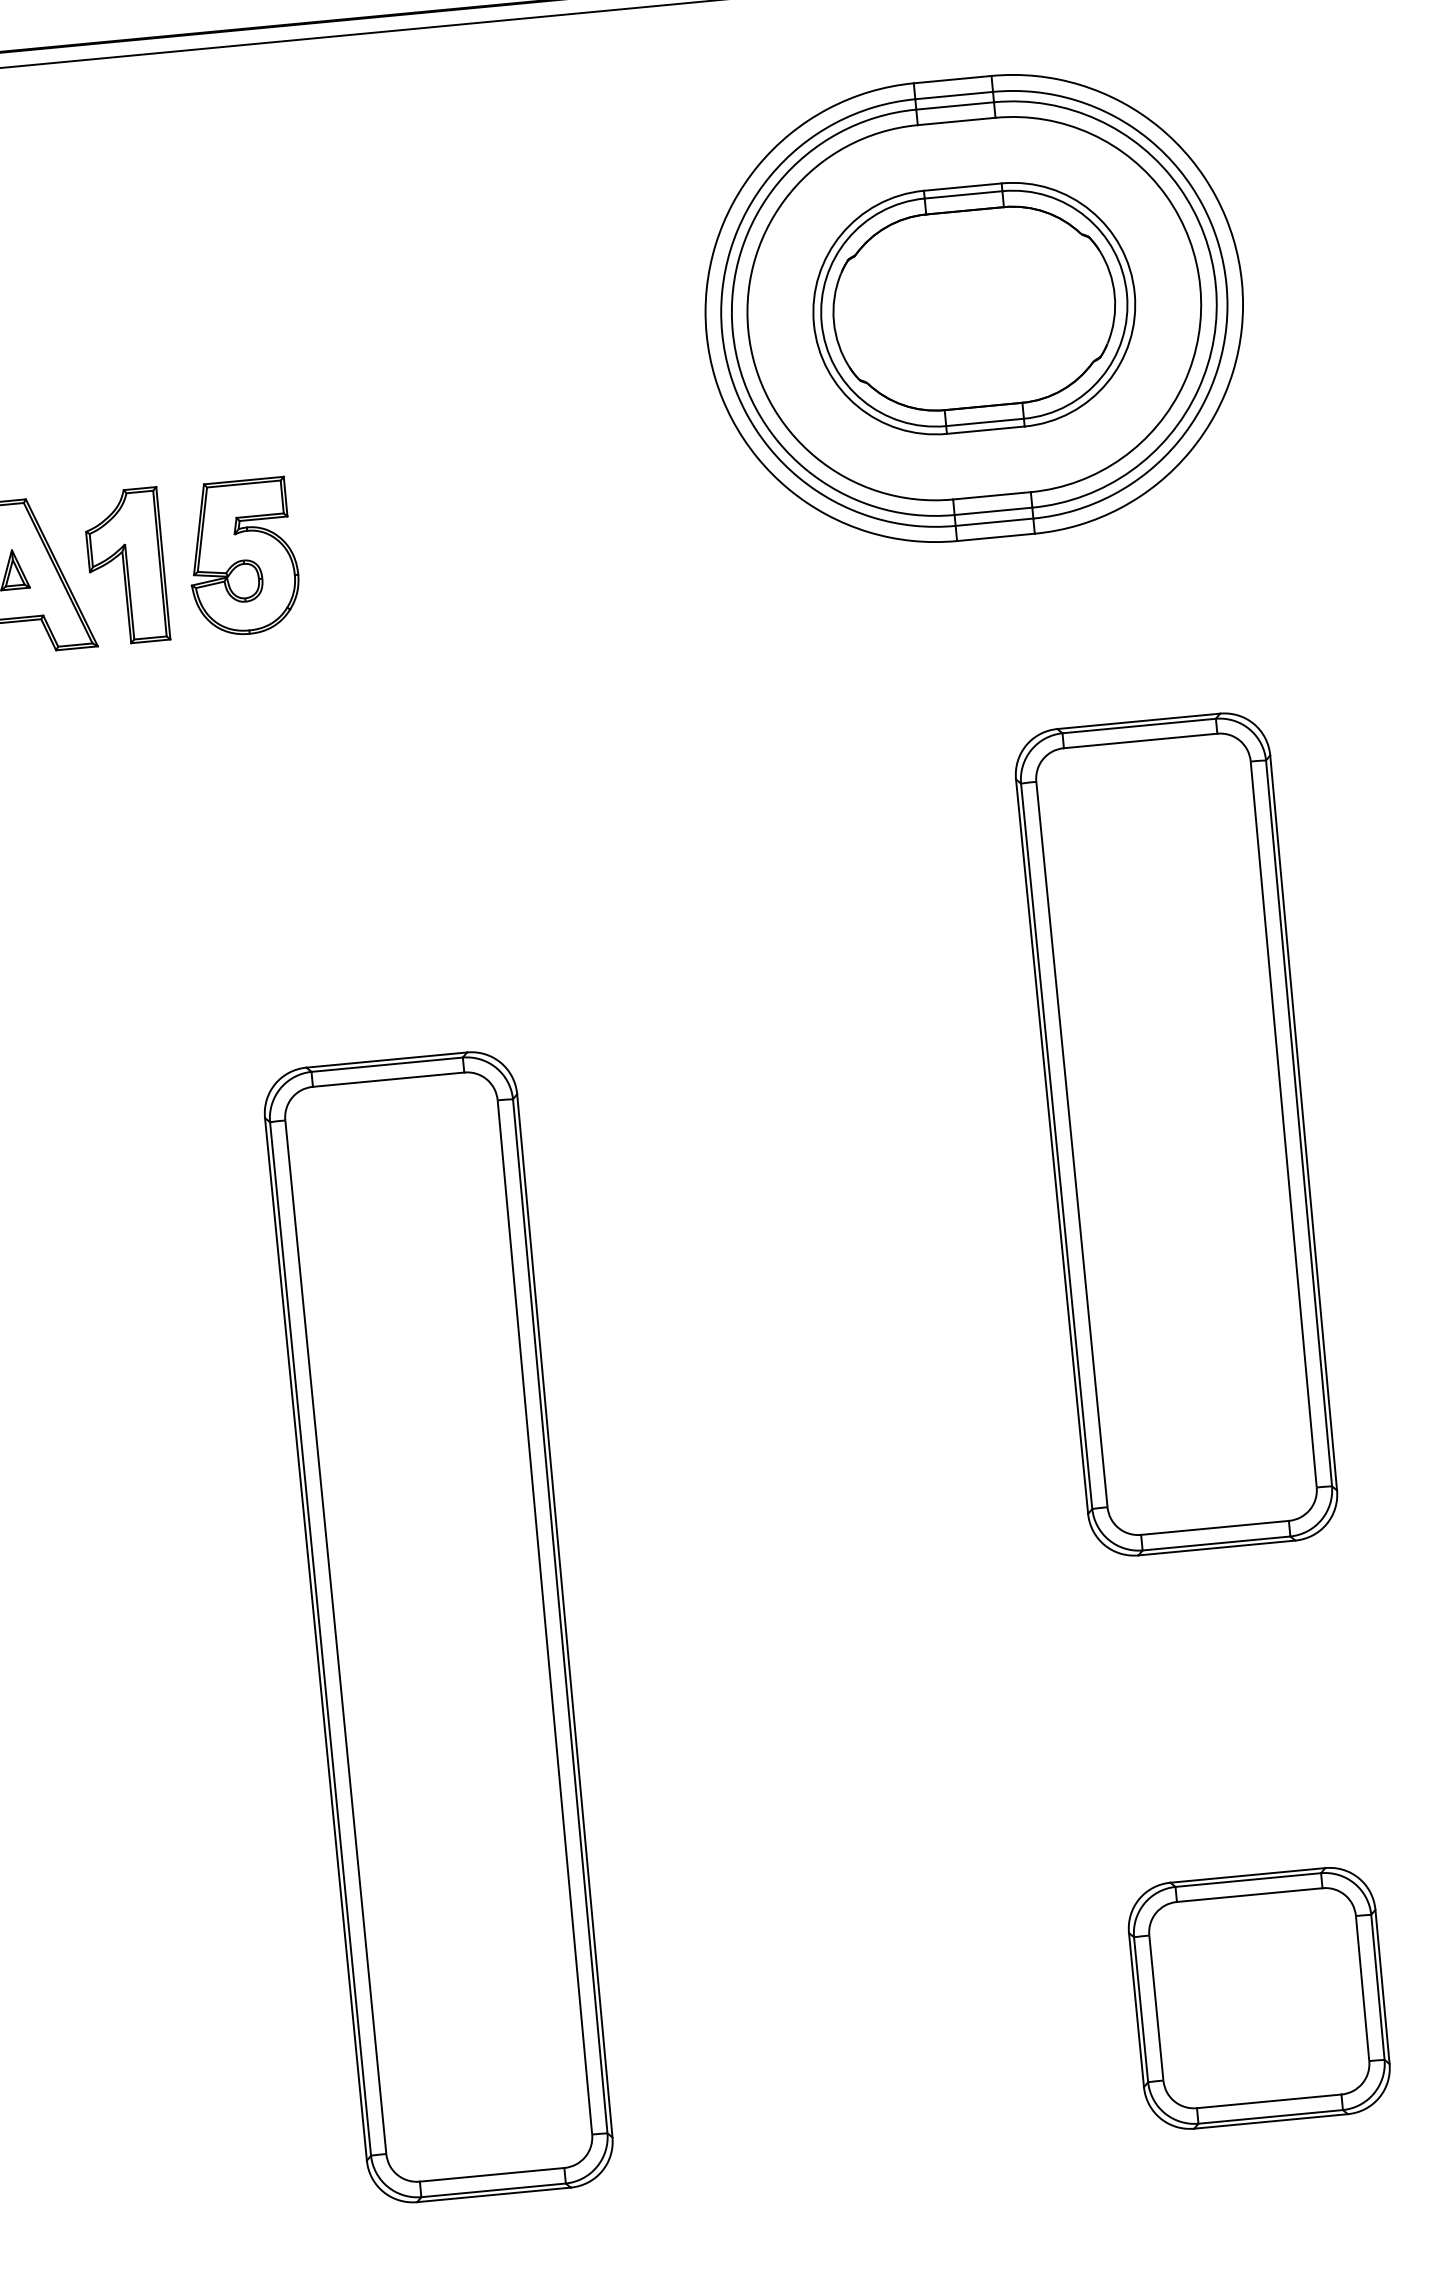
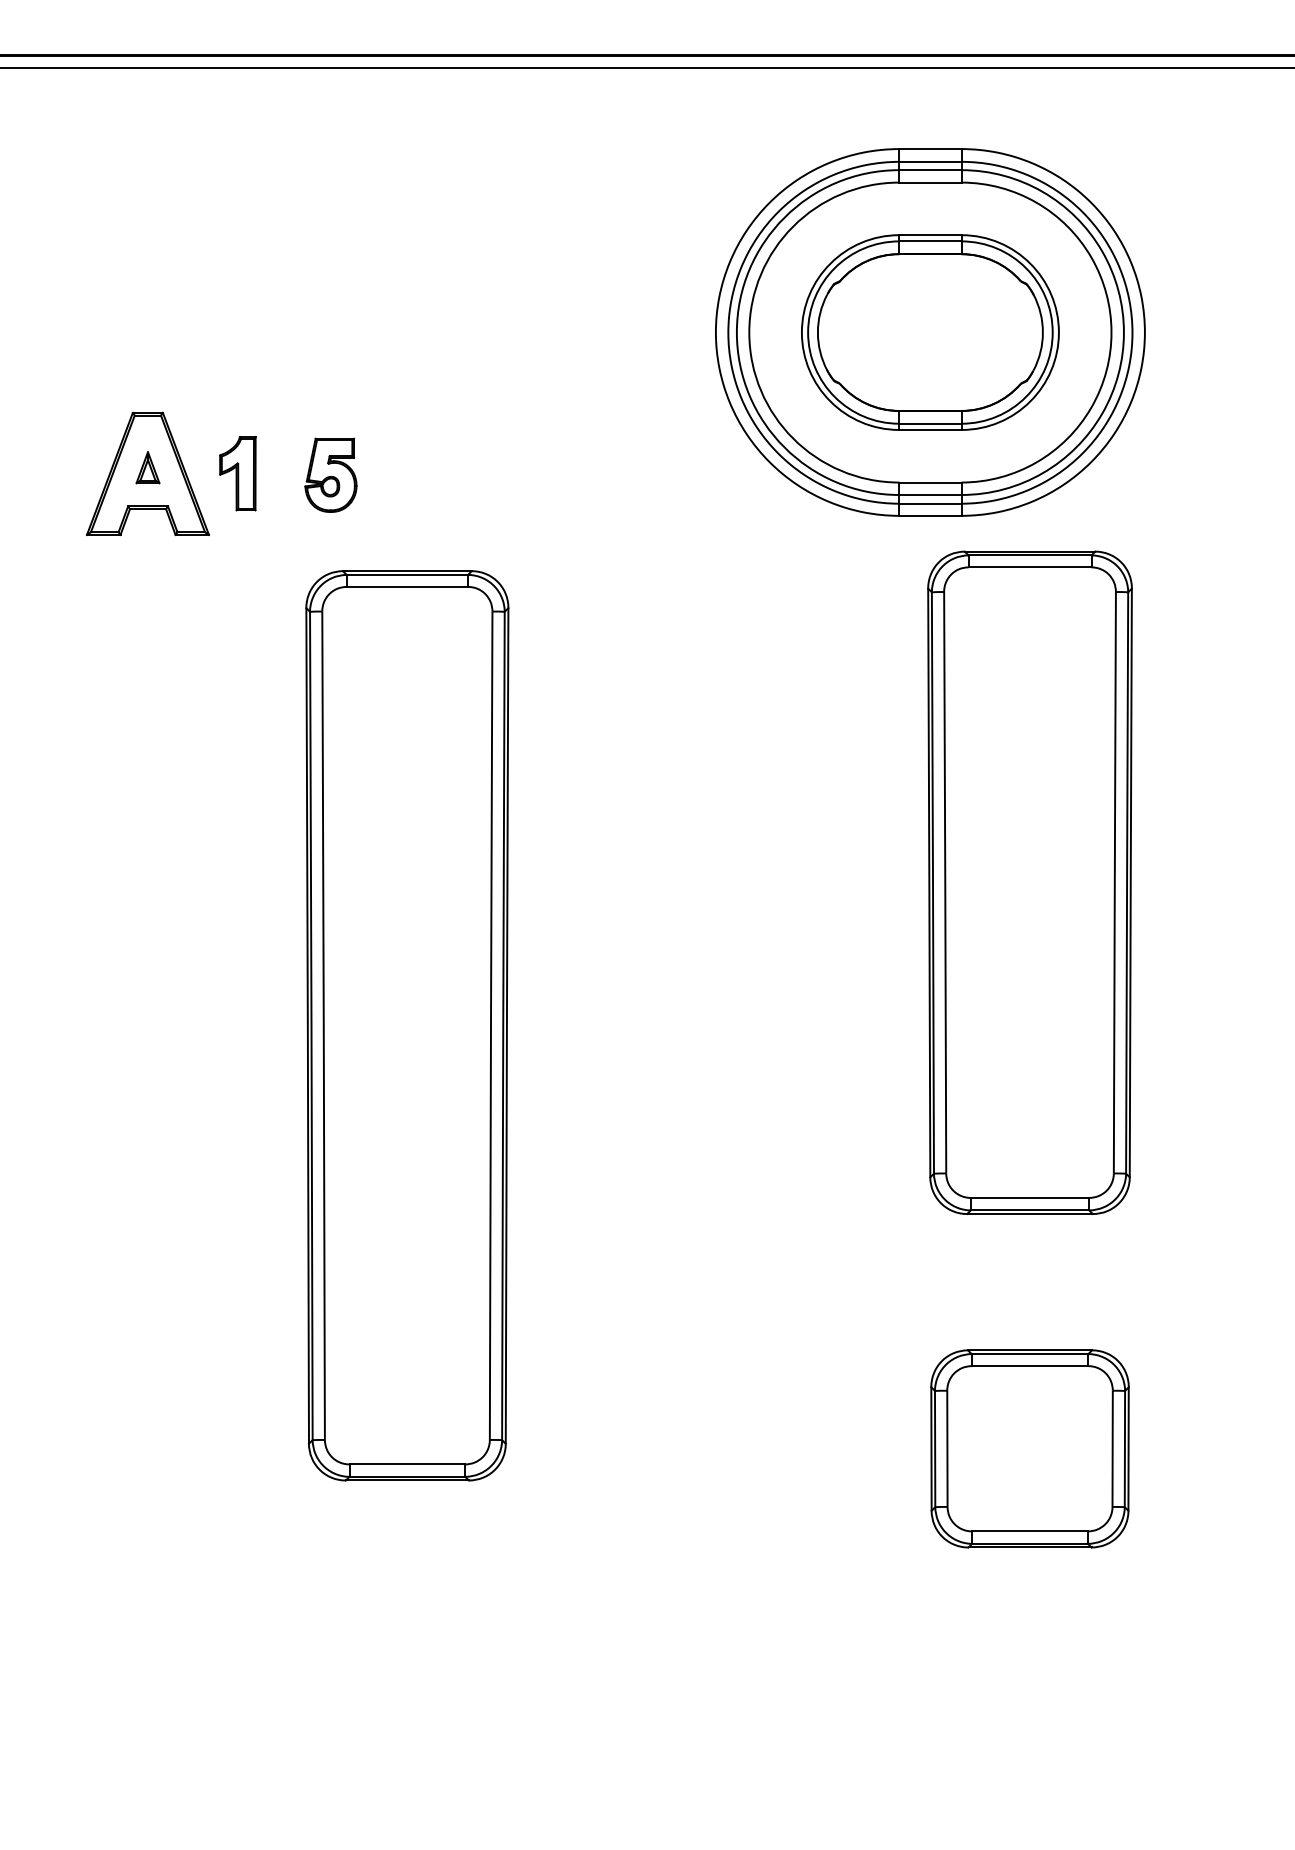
part: (242, 557) -> (330, 475), size x0.6
part: (126, 566) -> (237, 473), size x0.6
part: (1177, 1134) -> (1029, 882), moved
part: (440, 1627) -> (407, 1025), moved
part: (1258, 1997) -> (1029, 1448), moved

